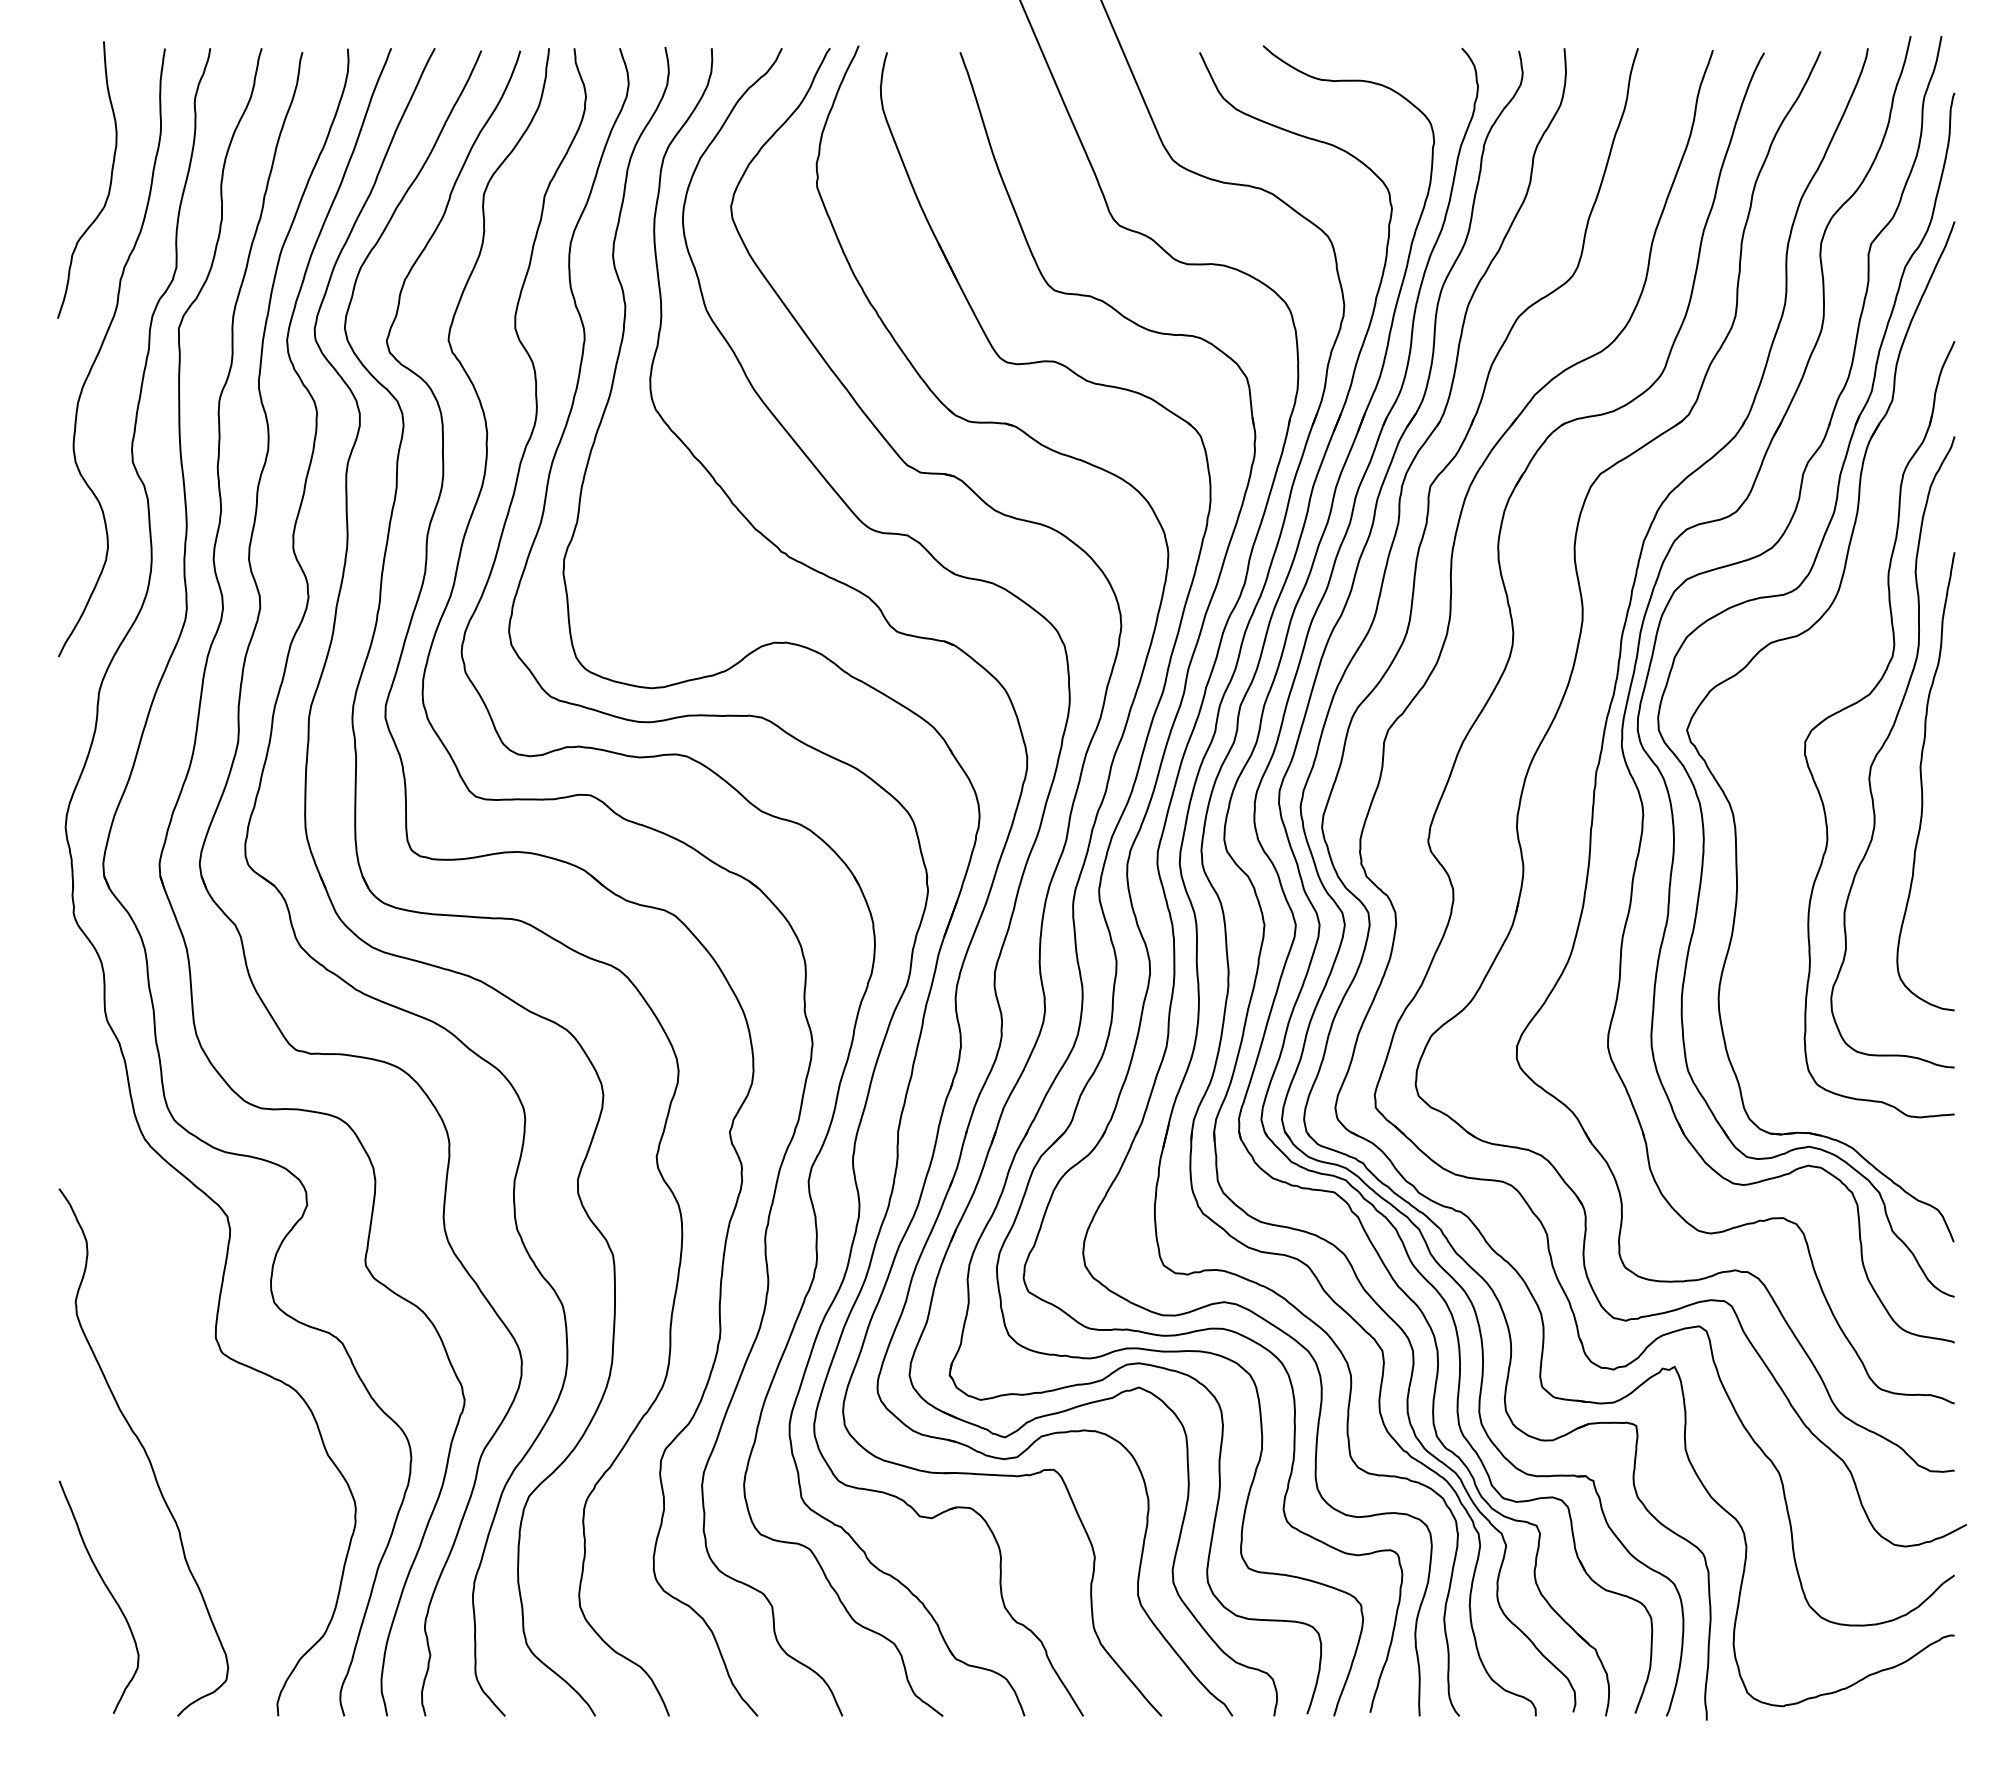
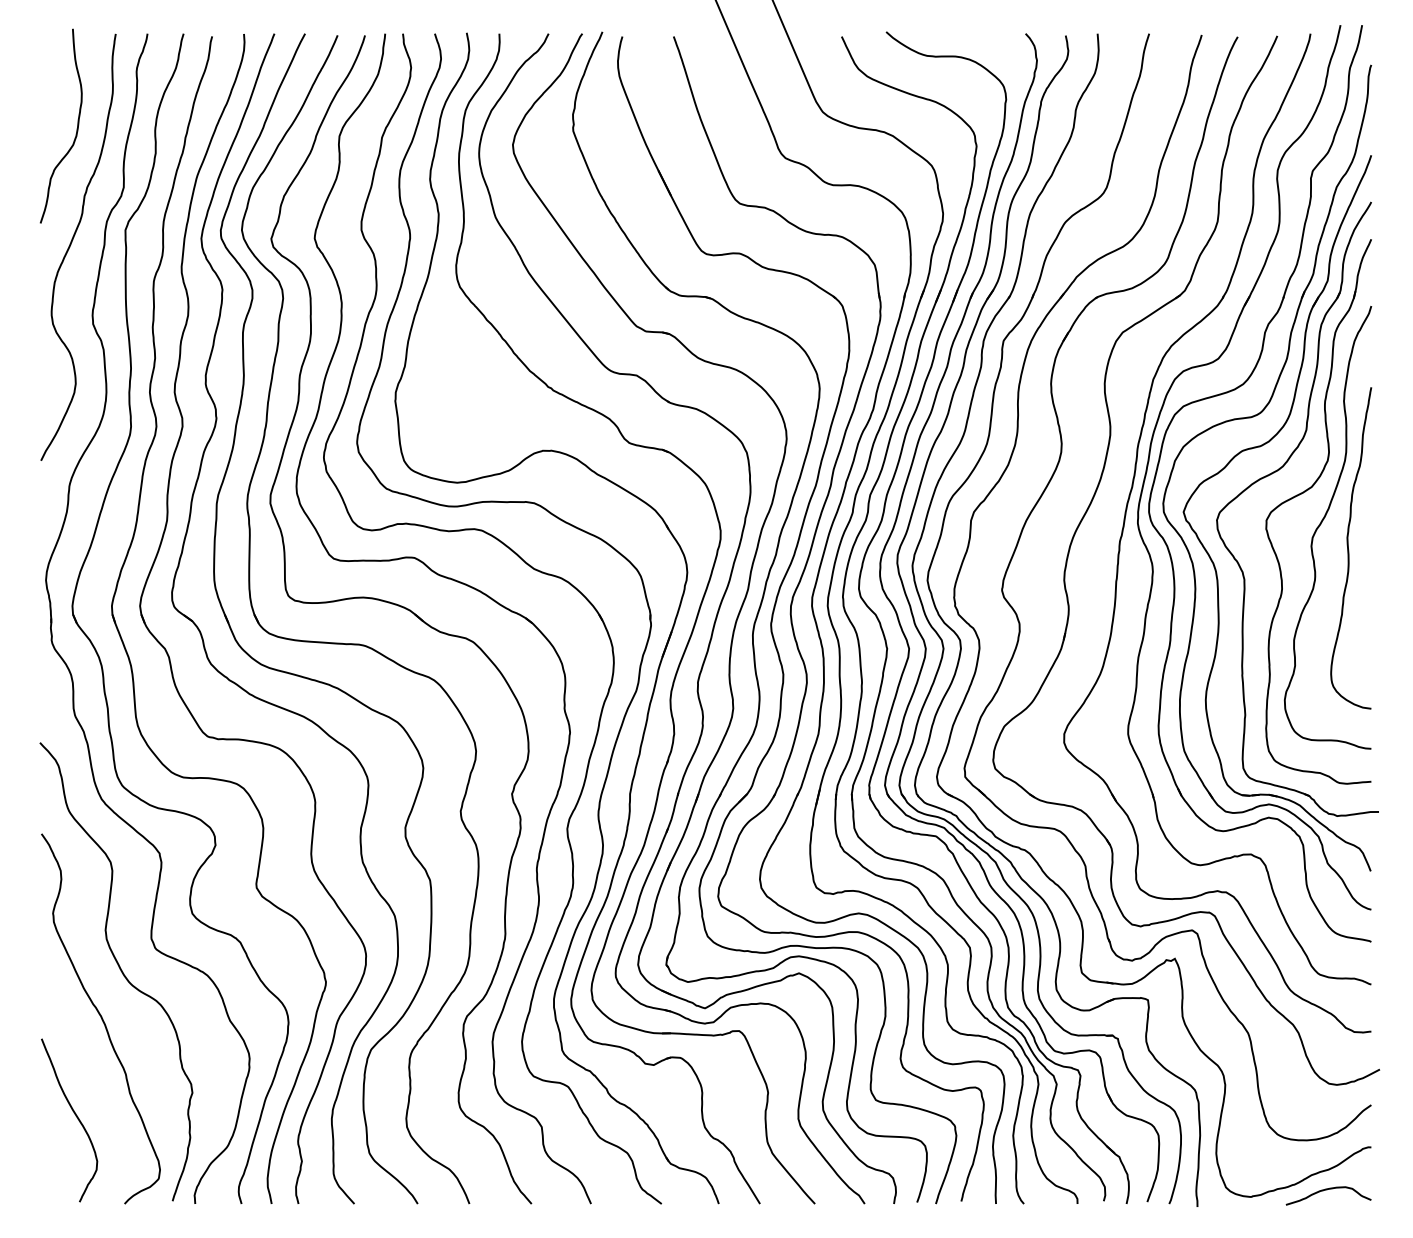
part: (1820, 672) -> (1277, 471), added
curve: (170, 1381) -> (119, 969), added
curve: (1891, 1696) -> (1327, 1190), added

